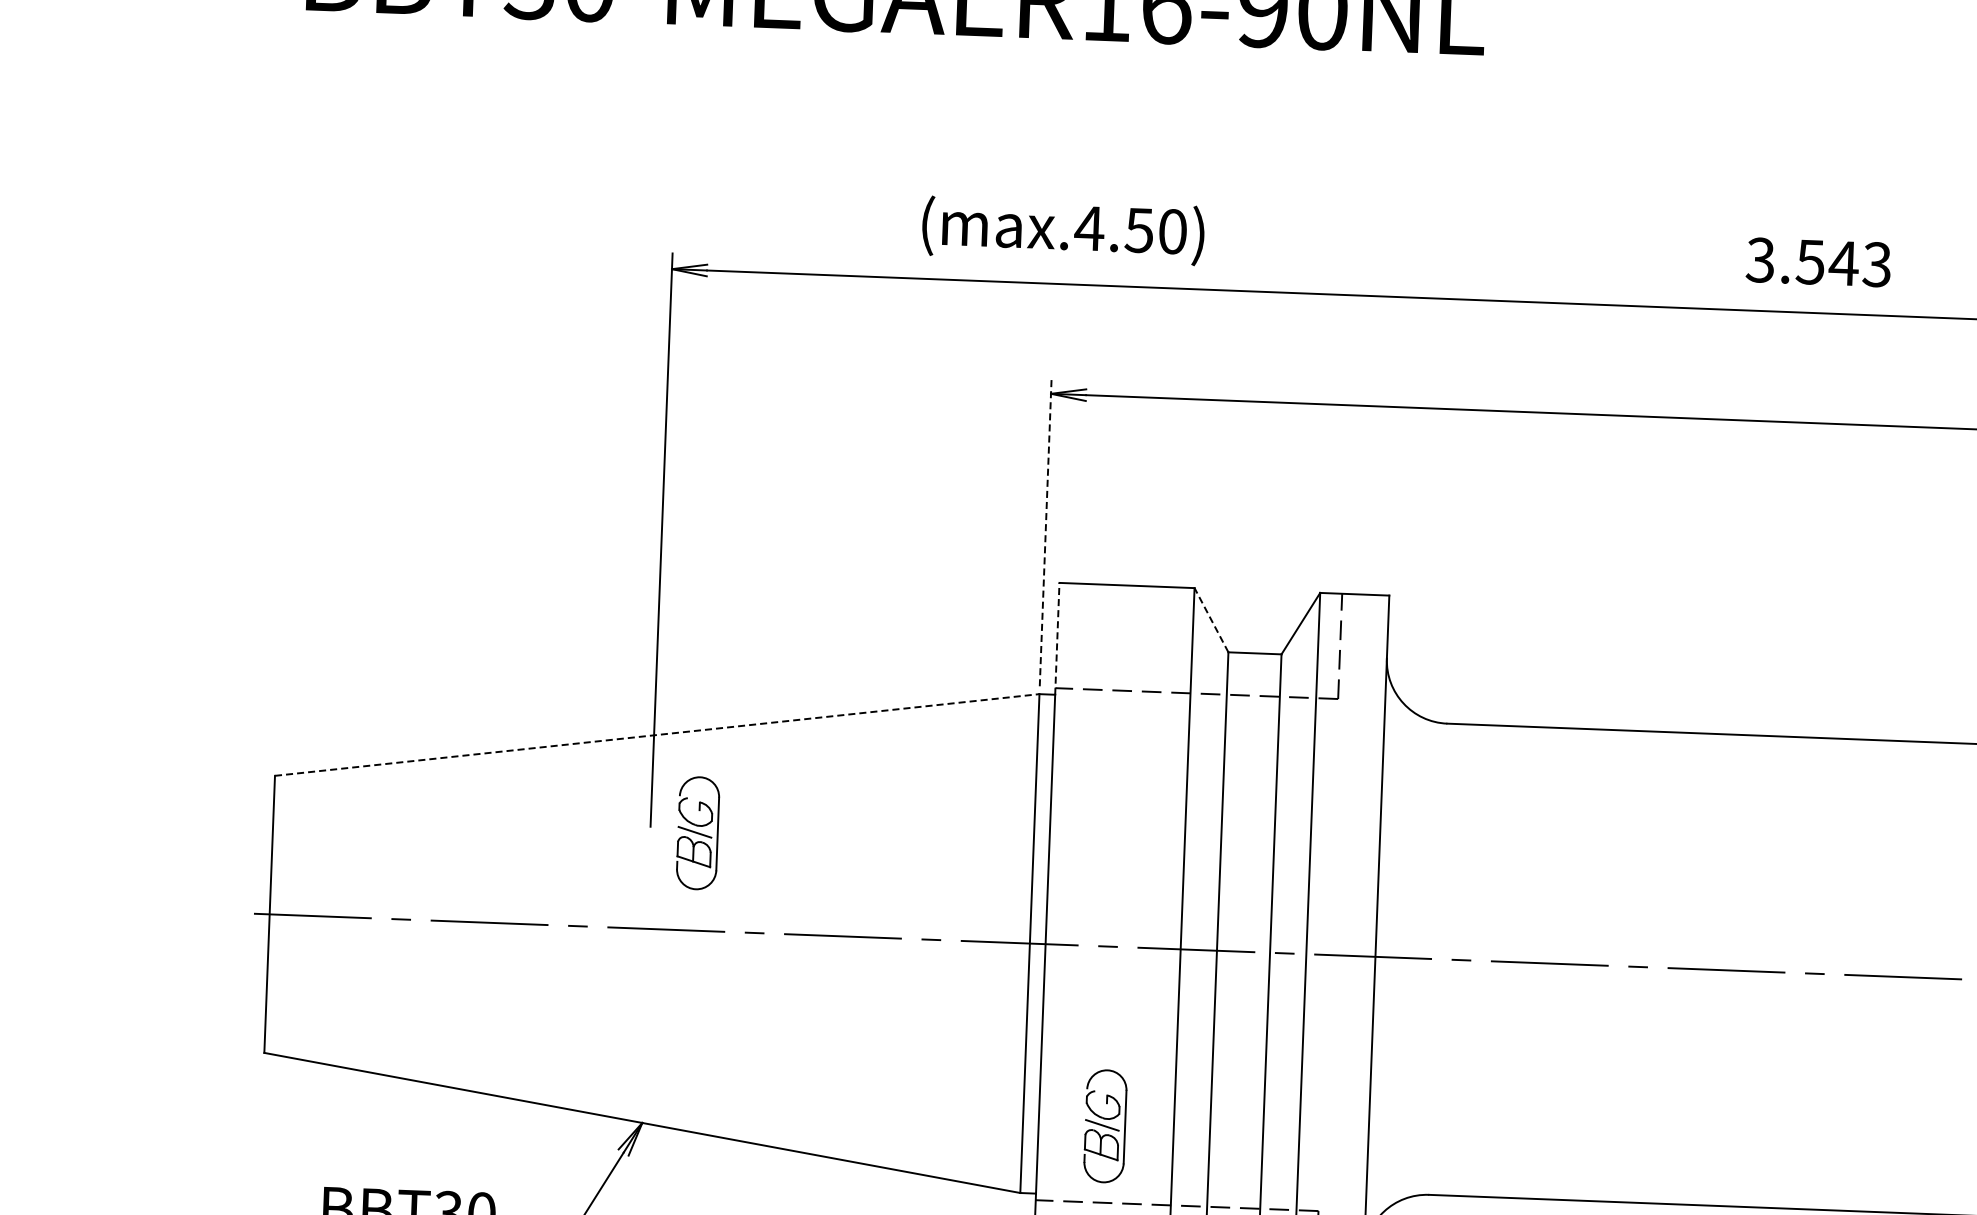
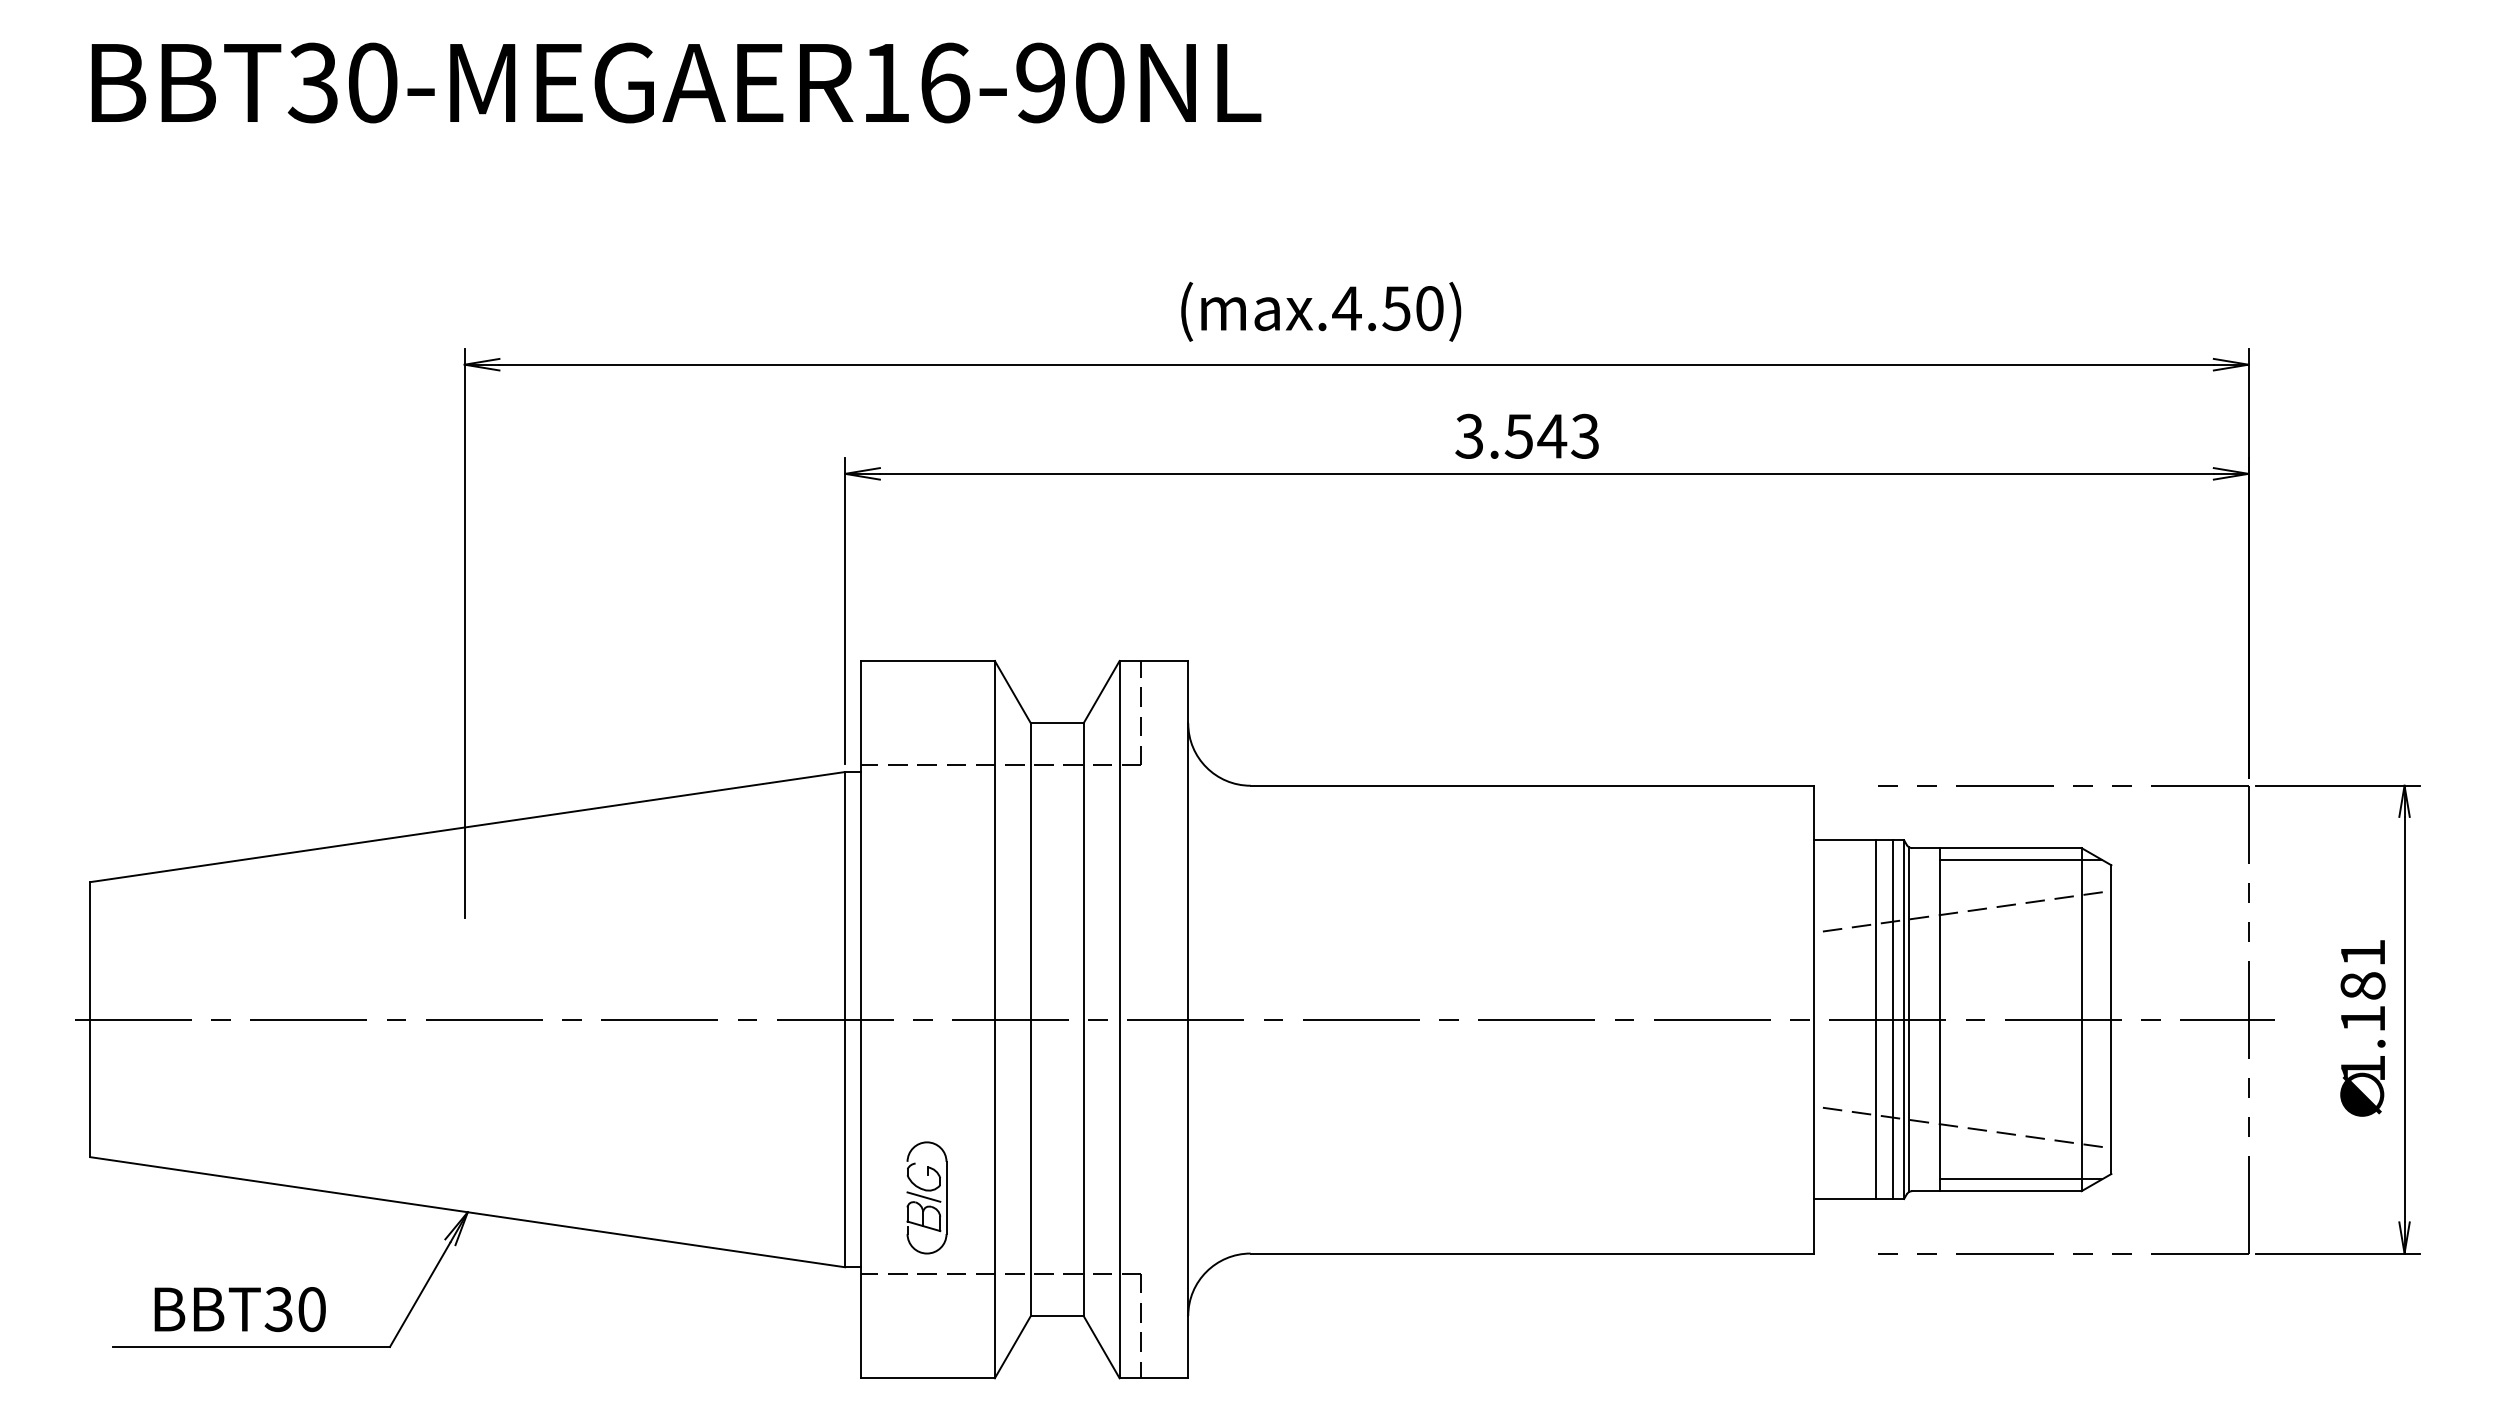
text: (1063, 230) -> (1321, 311), moved
text: (1818, 261) -> (1526, 435), moved
line: (1046, 532) -> (845, 611), dashed -> solid
line: (1211, 619) -> (1012, 691), dashed -> solid
line: (1057, 638) -> (860, 716), dashed -> solid
line: (657, 734) -> (468, 826), dashed -> solid
part: (697, 832) -> (511, 922), removed

